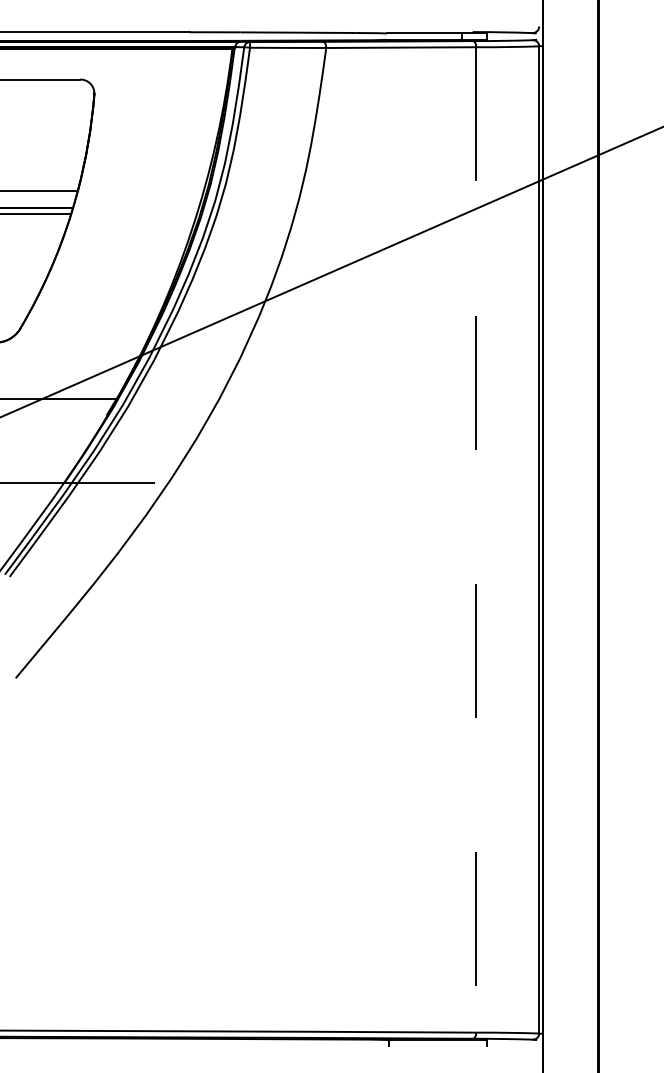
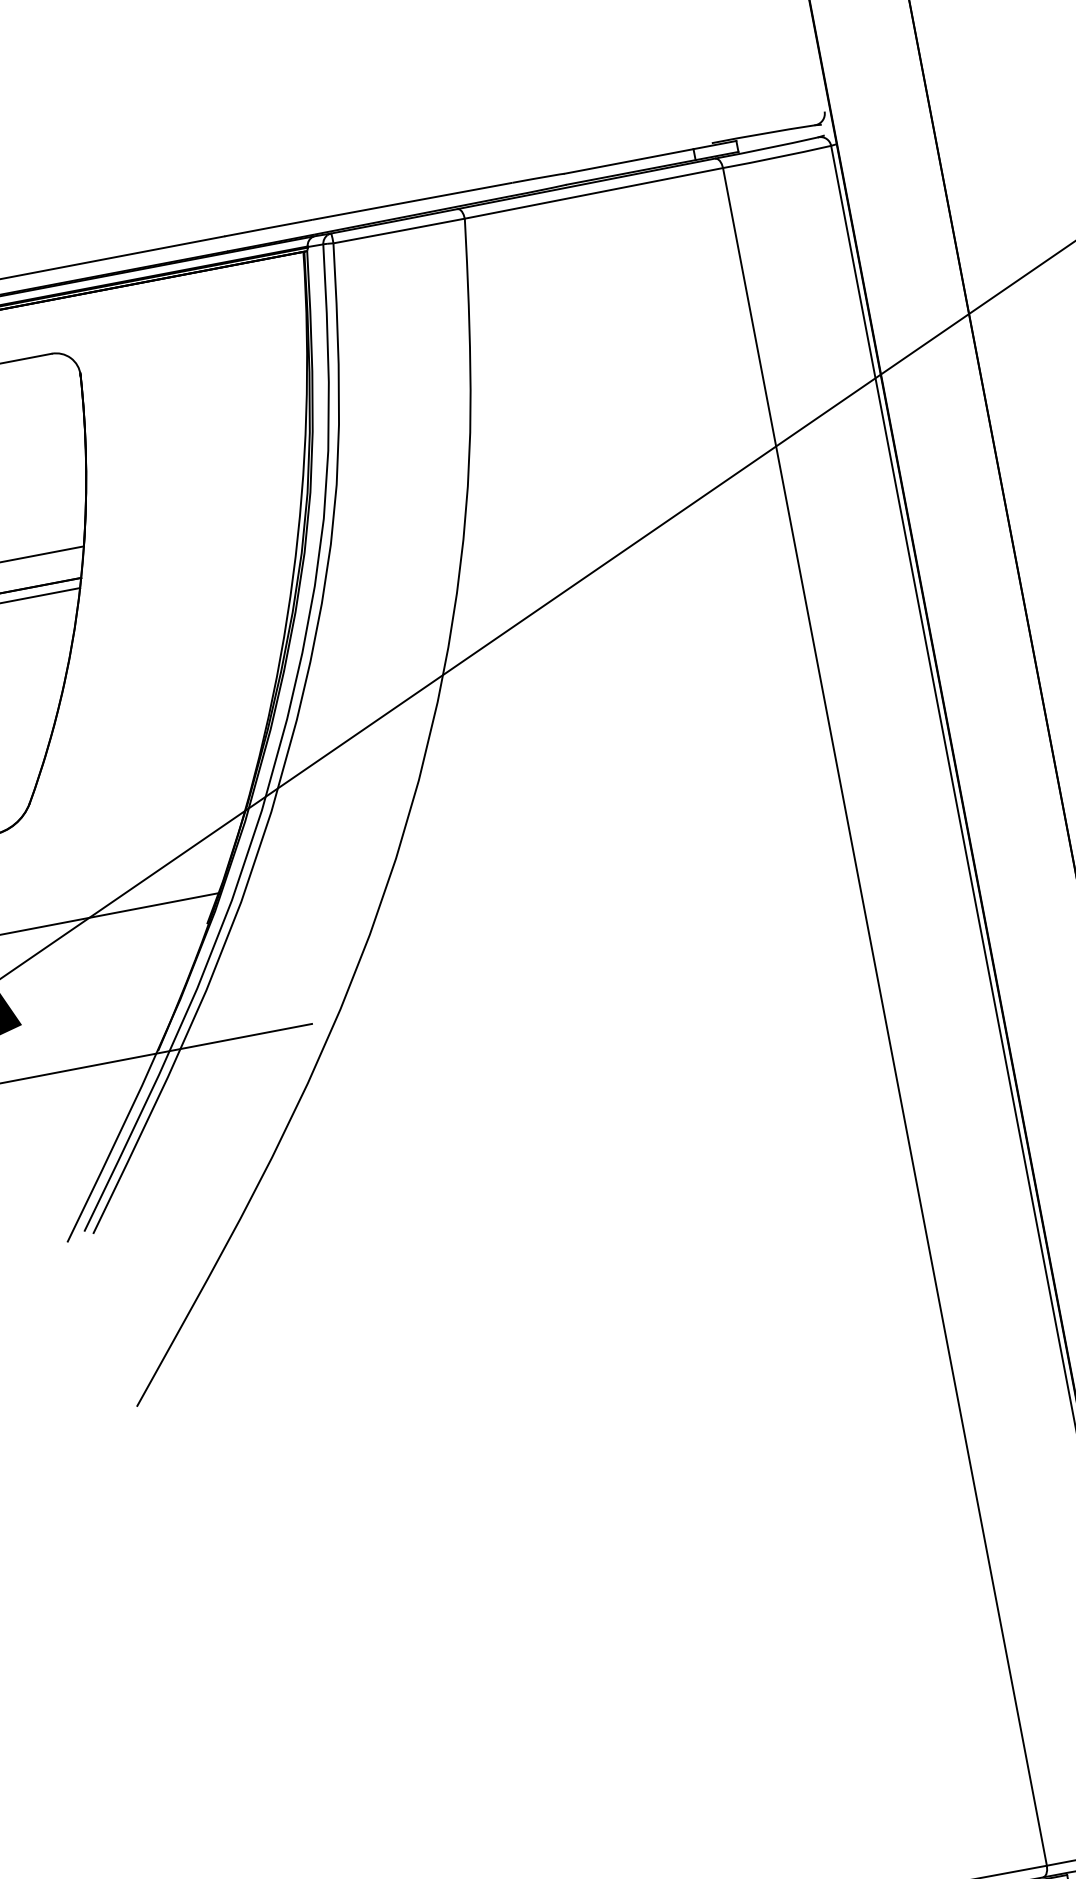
line: (476, 539) -> (885, 1016), dashed -> solid

